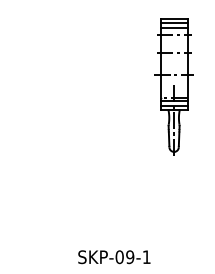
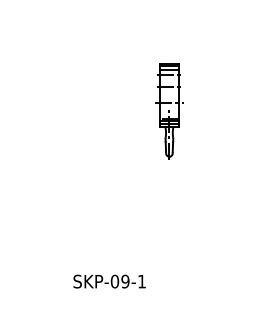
part: (174, 86) -> (169, 110), size x0.7

